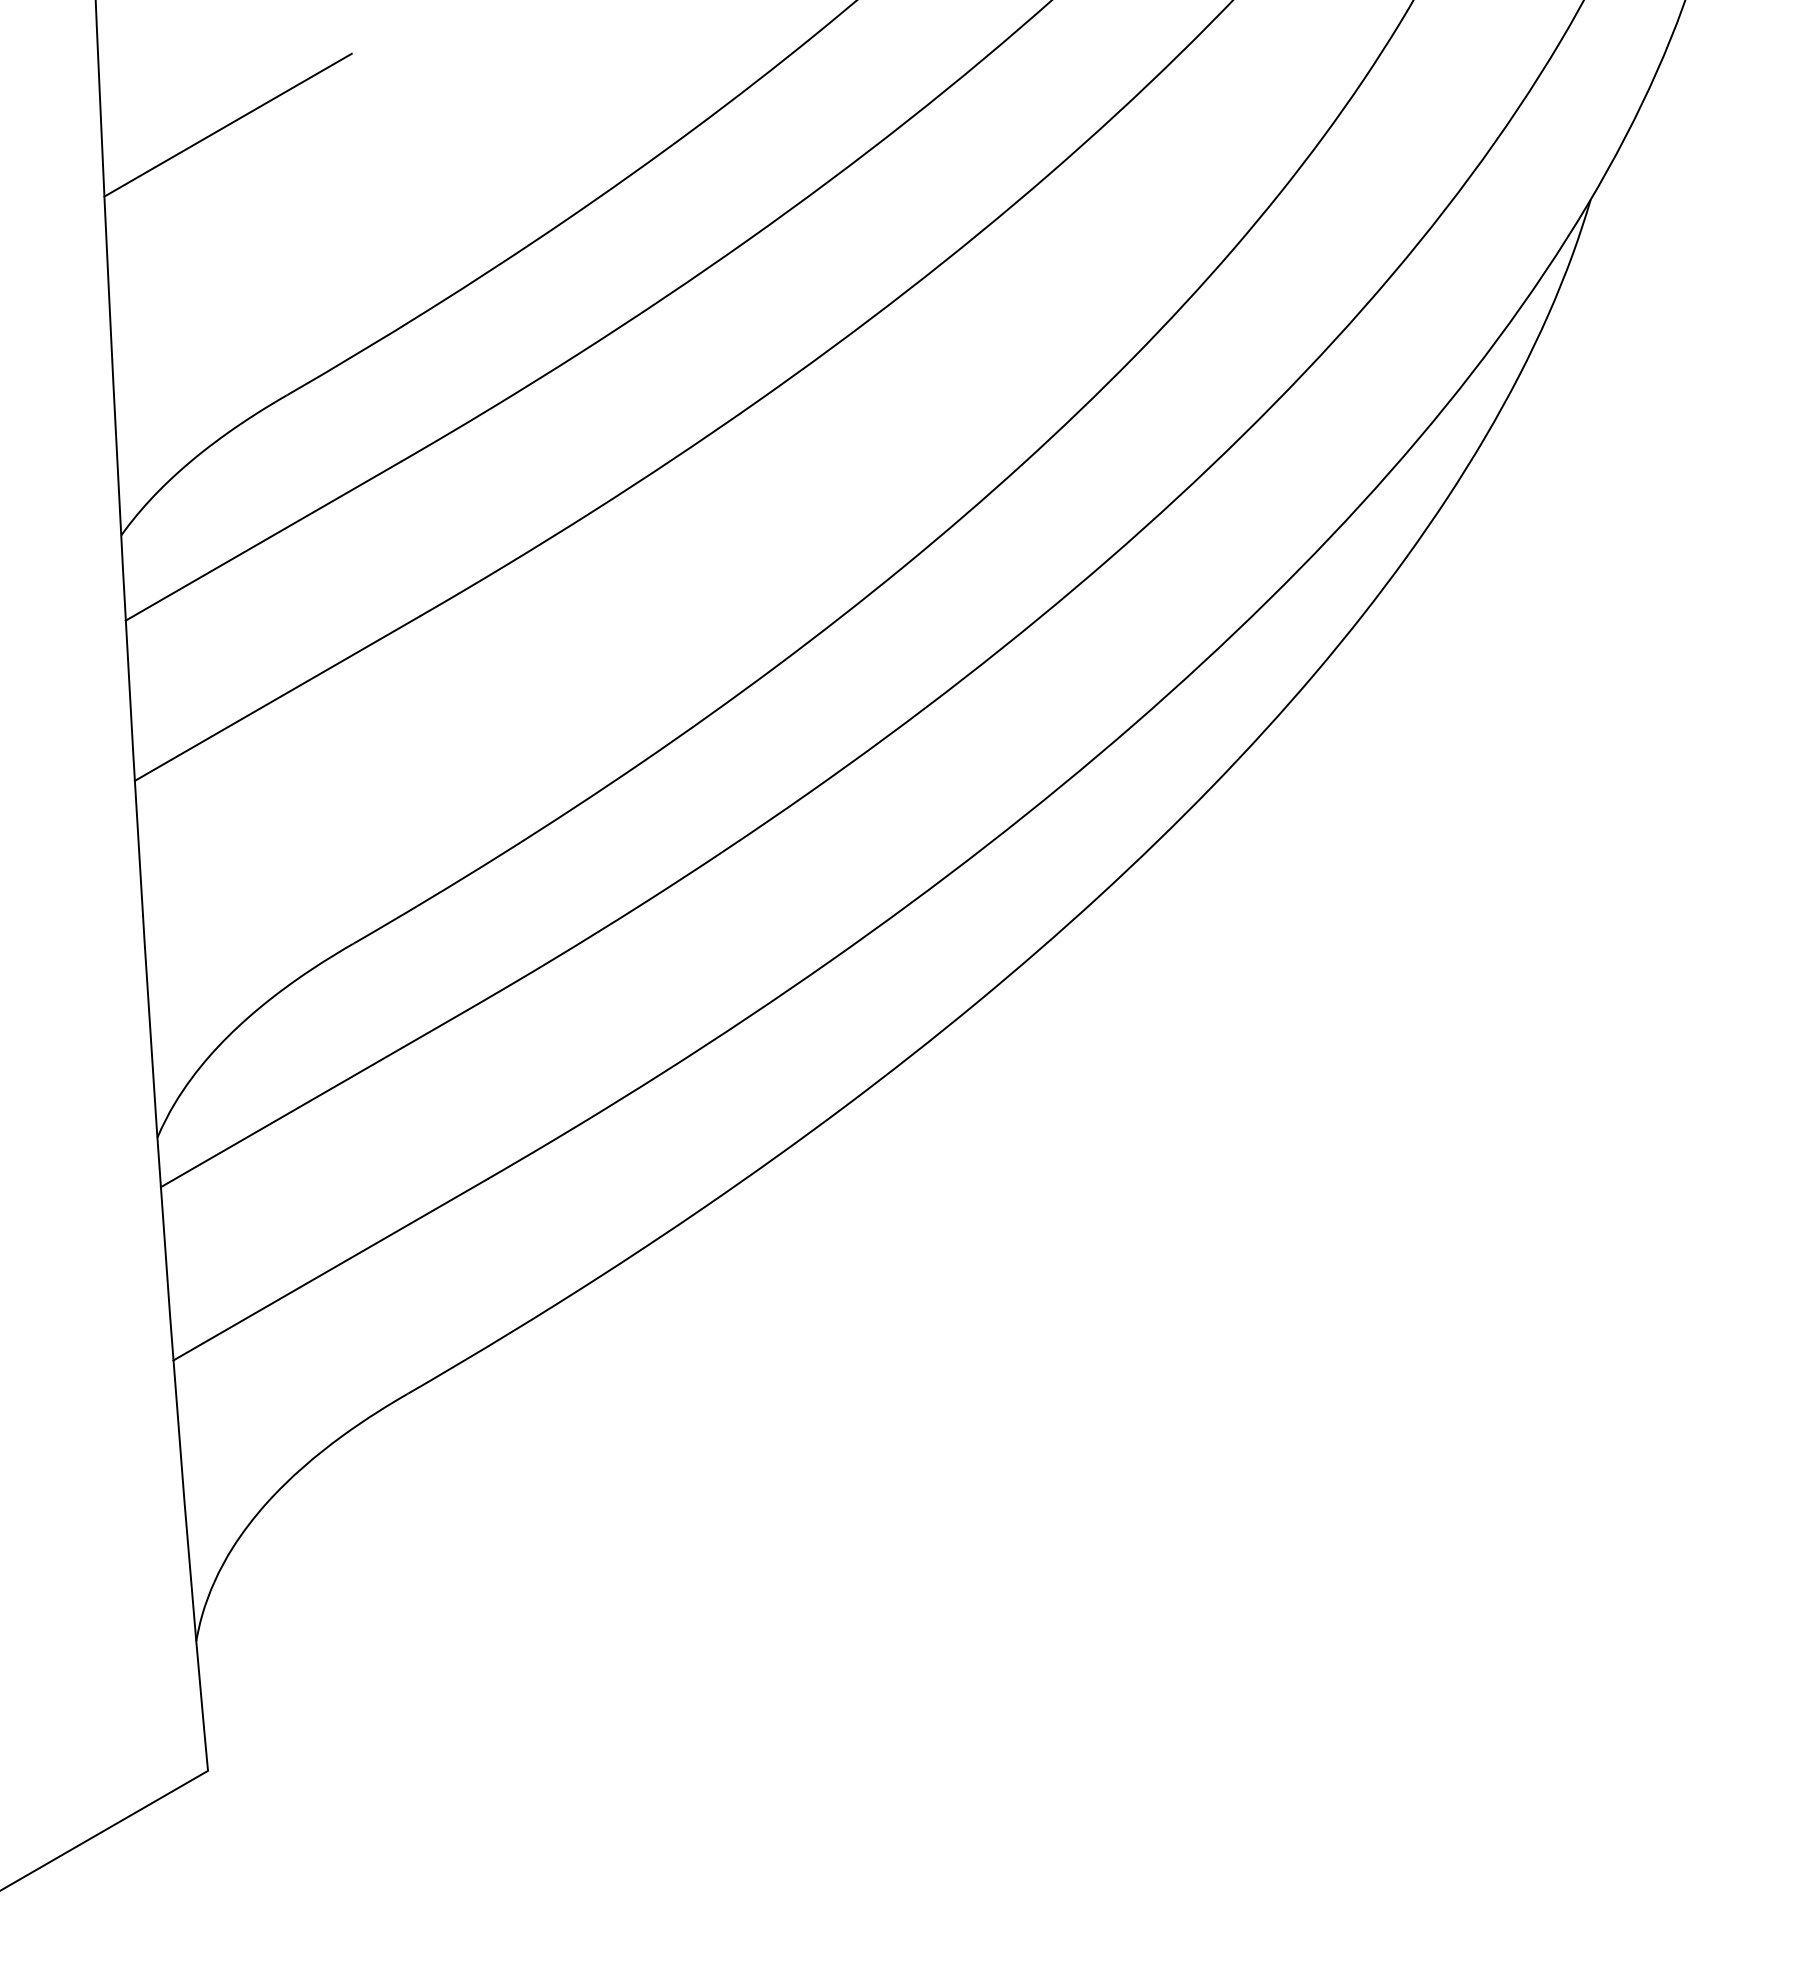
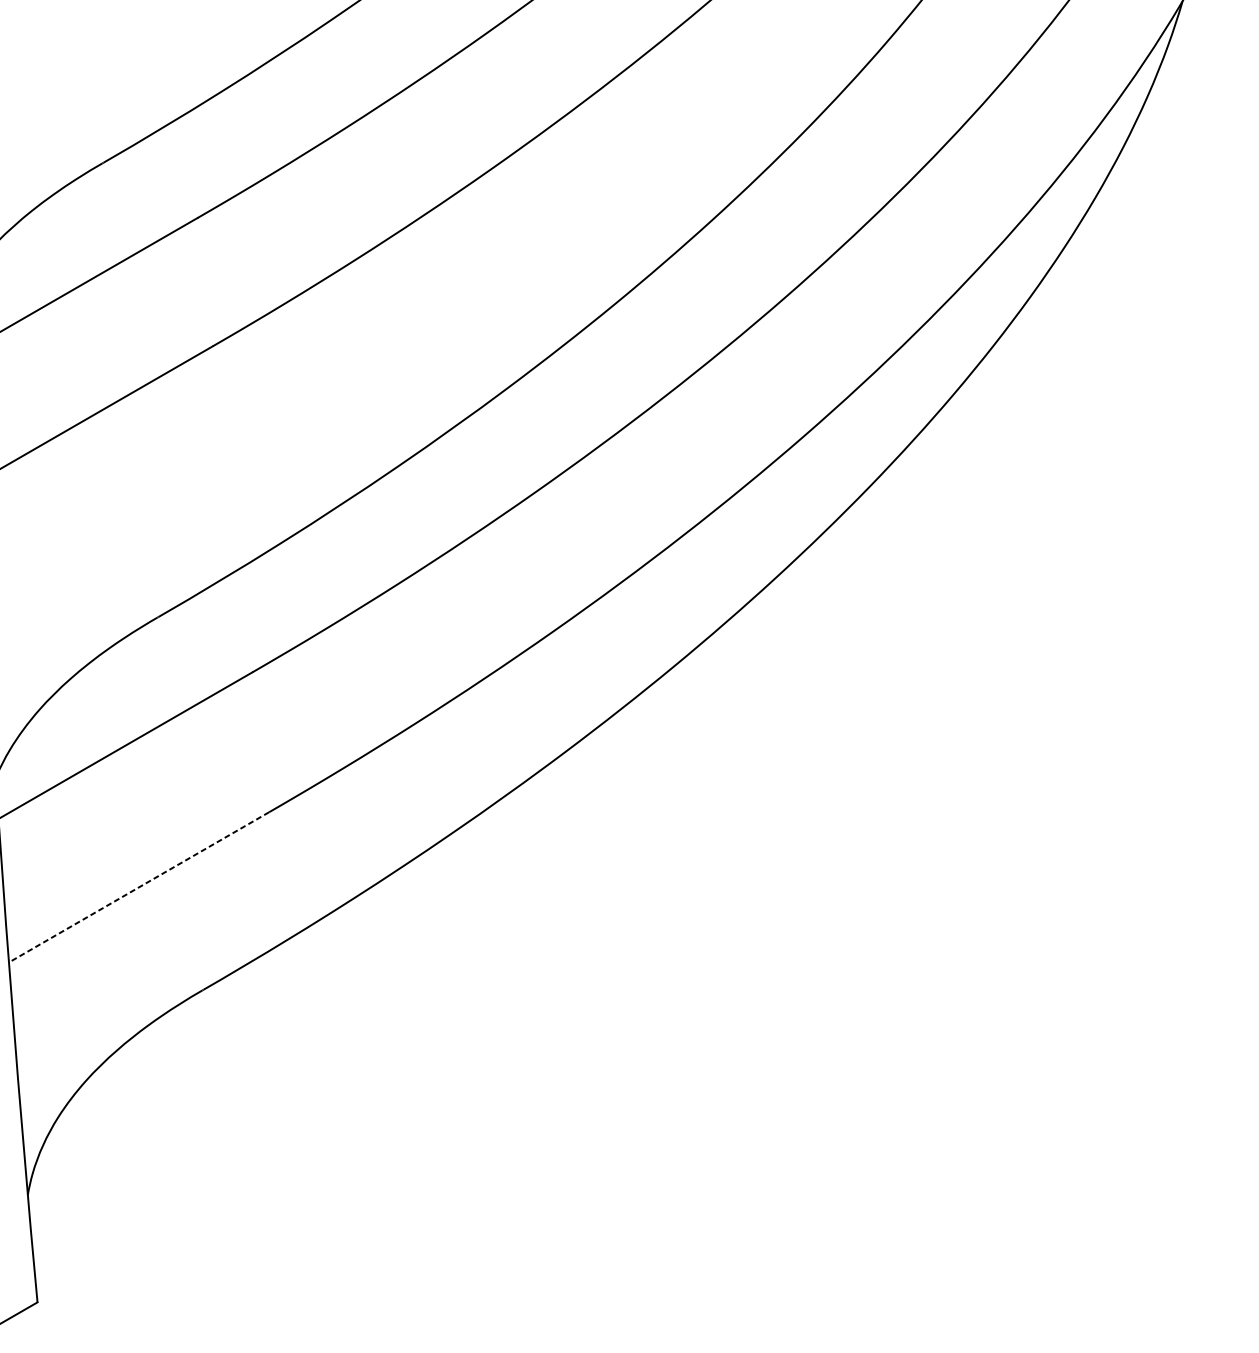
line: (330, 1270) -> (138, 887), solid -> dashed

